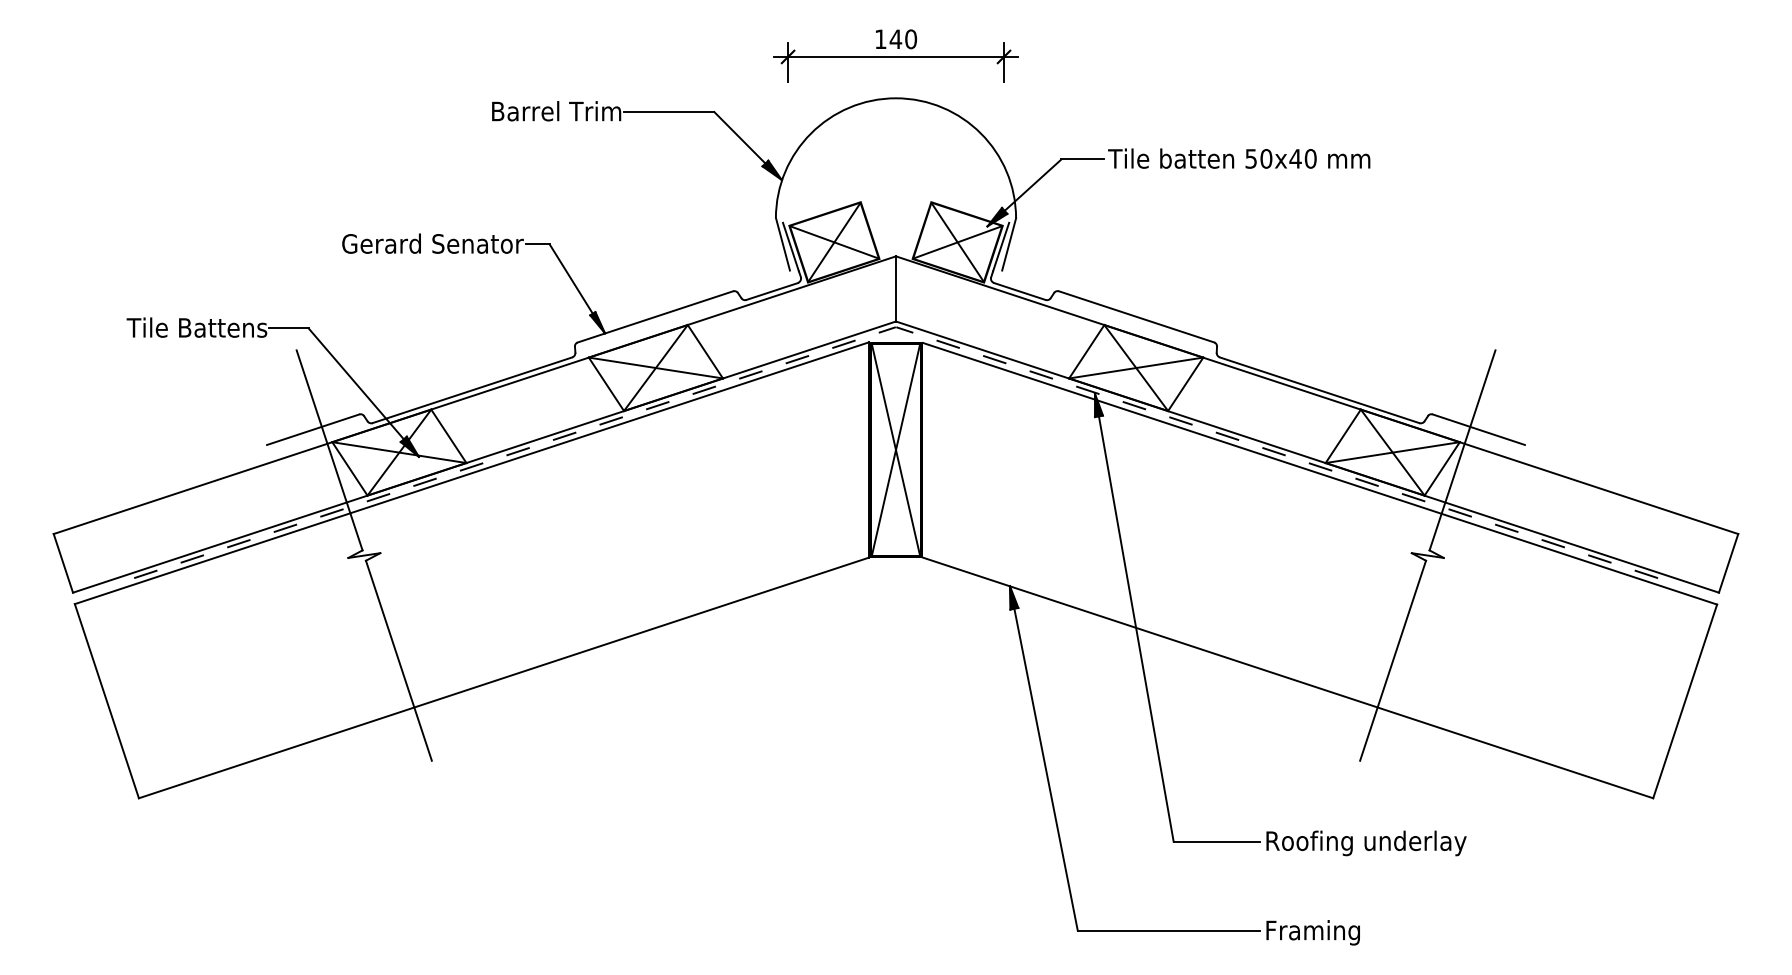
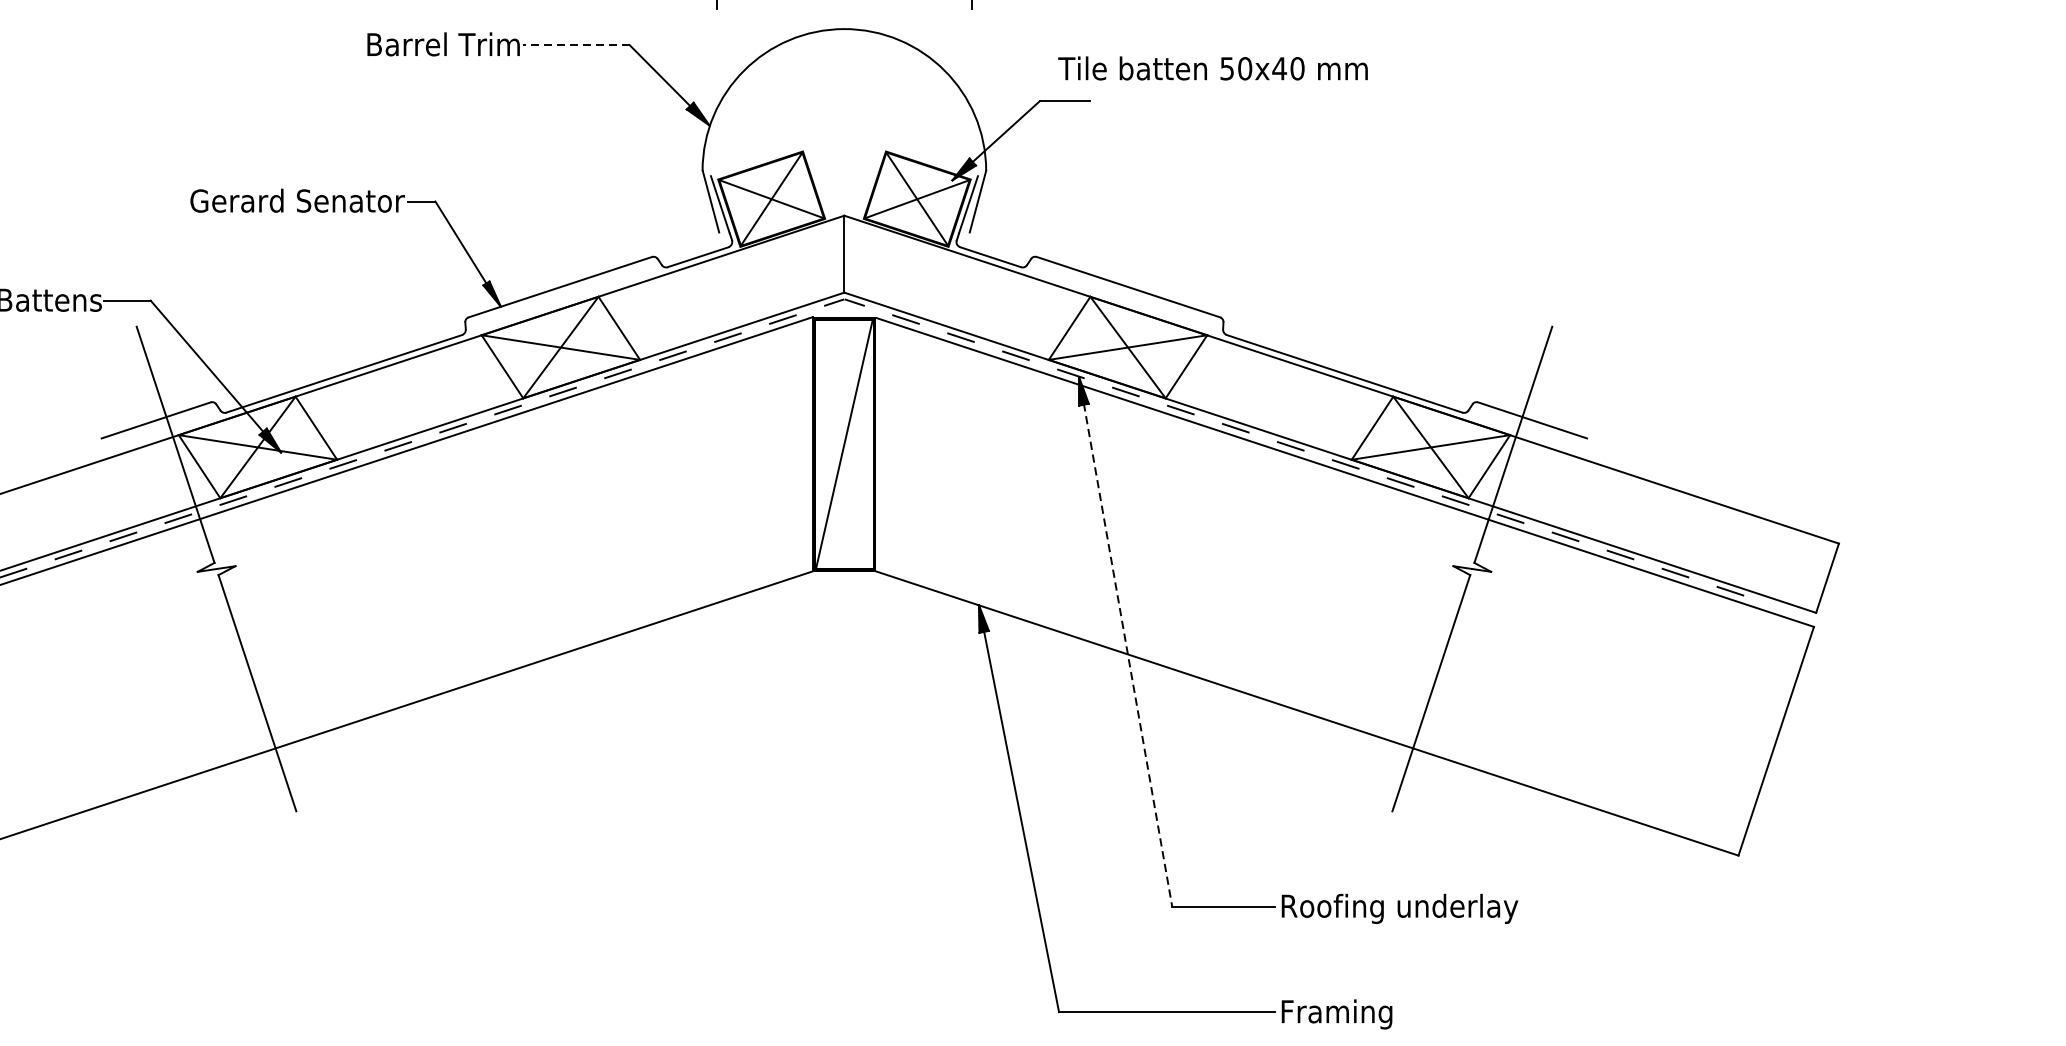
line: (668, 112) -> (575, 45), solid -> dashed
text: (1239, 158) -> (1213, 68), moved
line: (895, 450) -> (843, 444), removed
line: (1134, 618) -> (1126, 643), solid -> dashed

